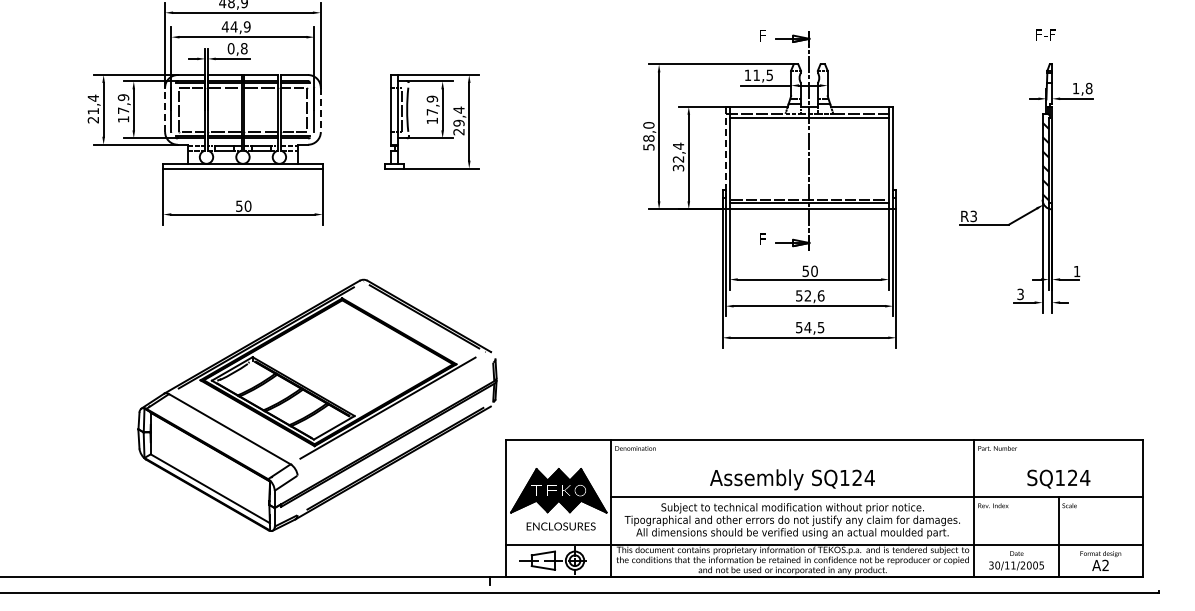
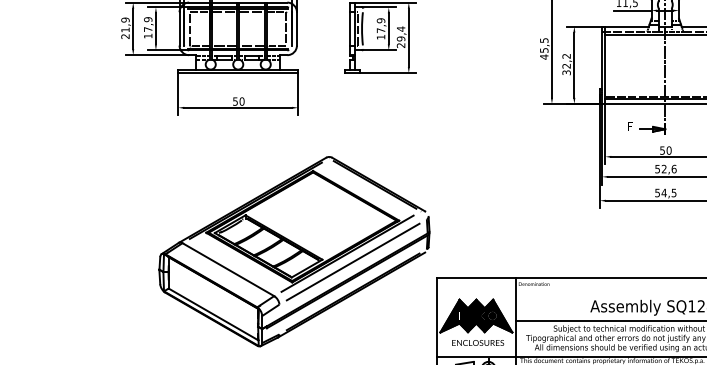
text: (93, 97) -> (125, 19), 21,4 -> 21,9
line: (165, 109) -> (179, 28), dashed -> solid
line: (320, 110) -> (296, 29), dashed -> solid
text: (648, 136) -> (543, 48), 58,0 -> 45,5
text: (678, 145) -> (566, 55), 32,4 -> 32,2
line: (725, 148) -> (602, 58), dashed -> solid
line: (395, 418) -> (353, 261), added

